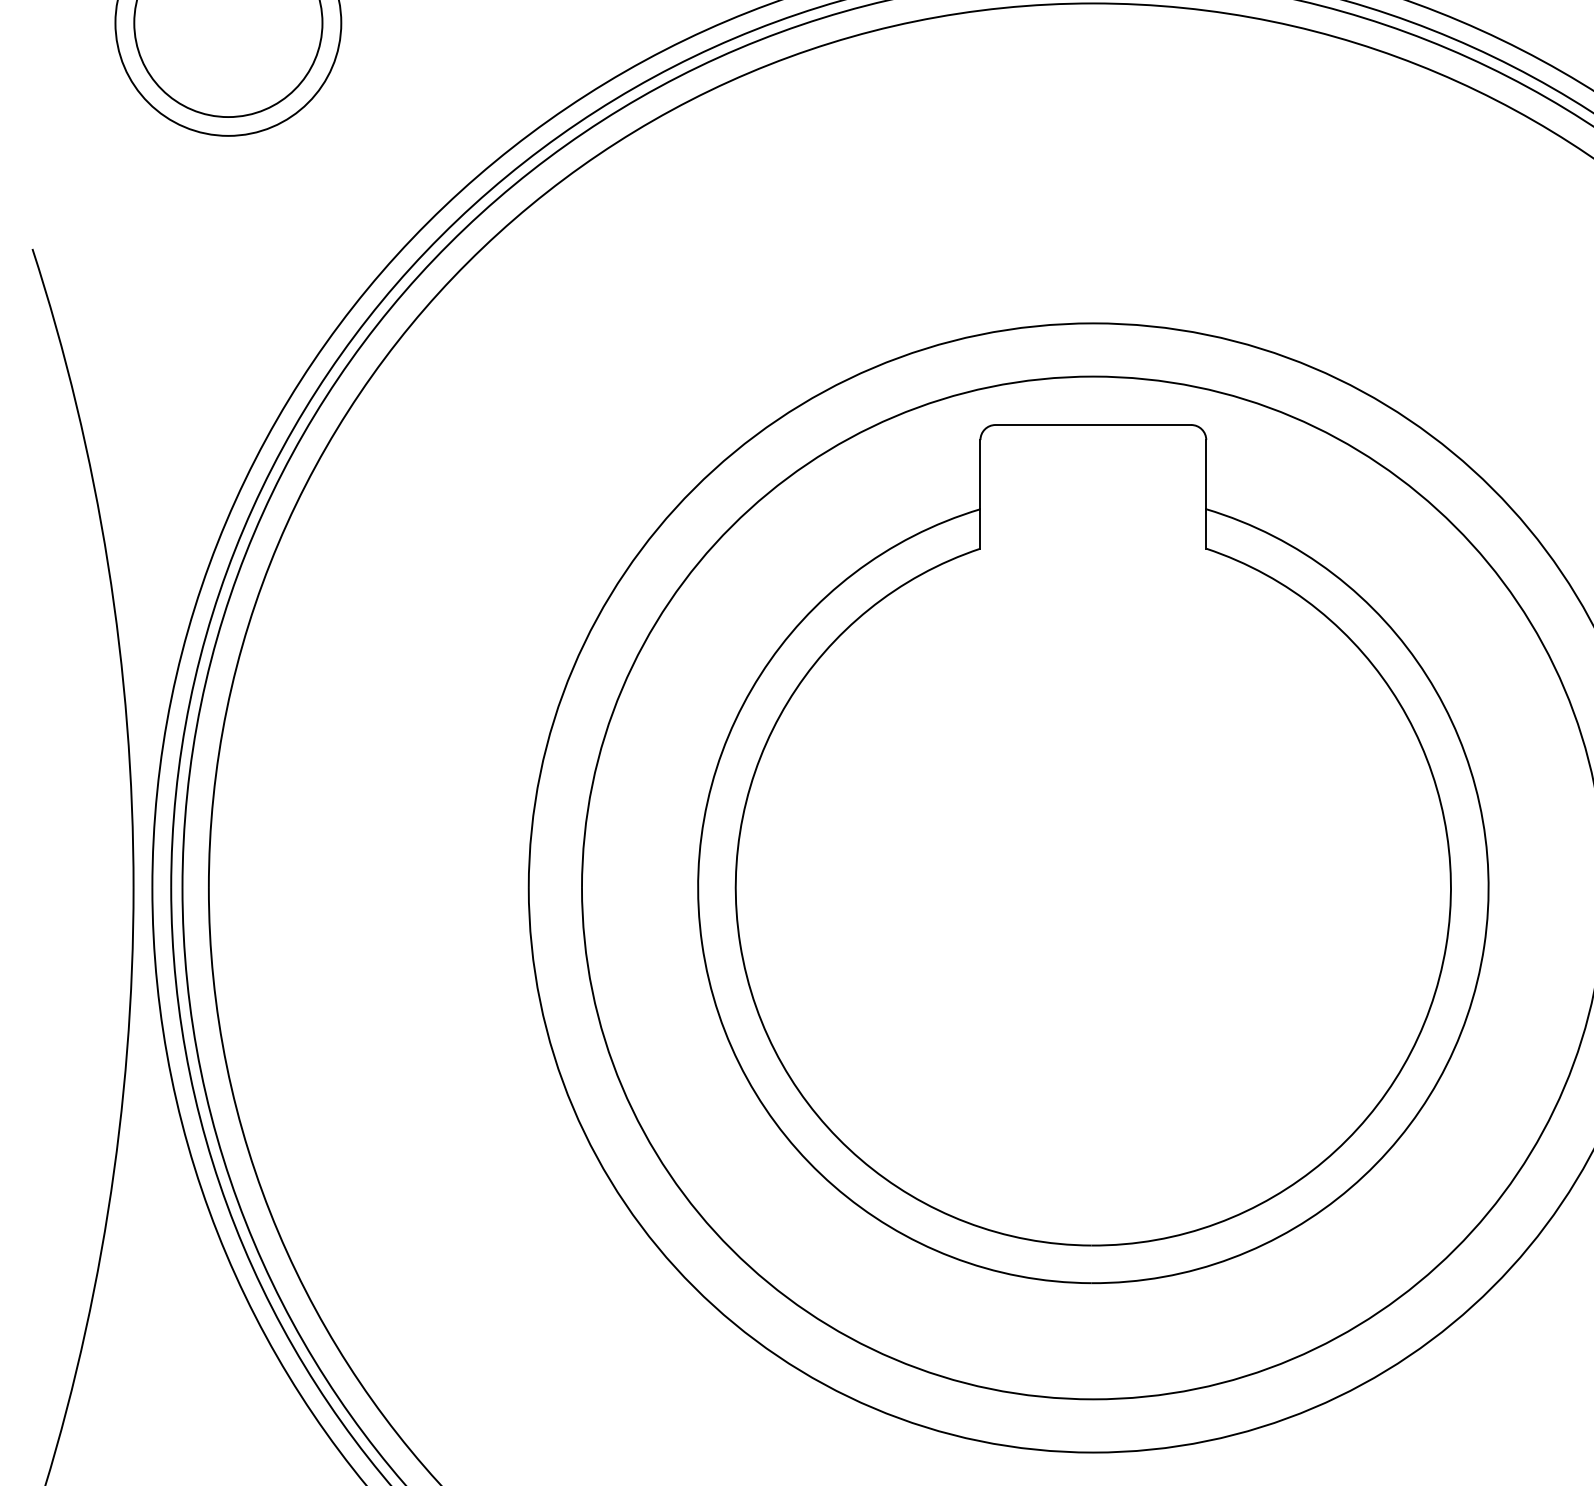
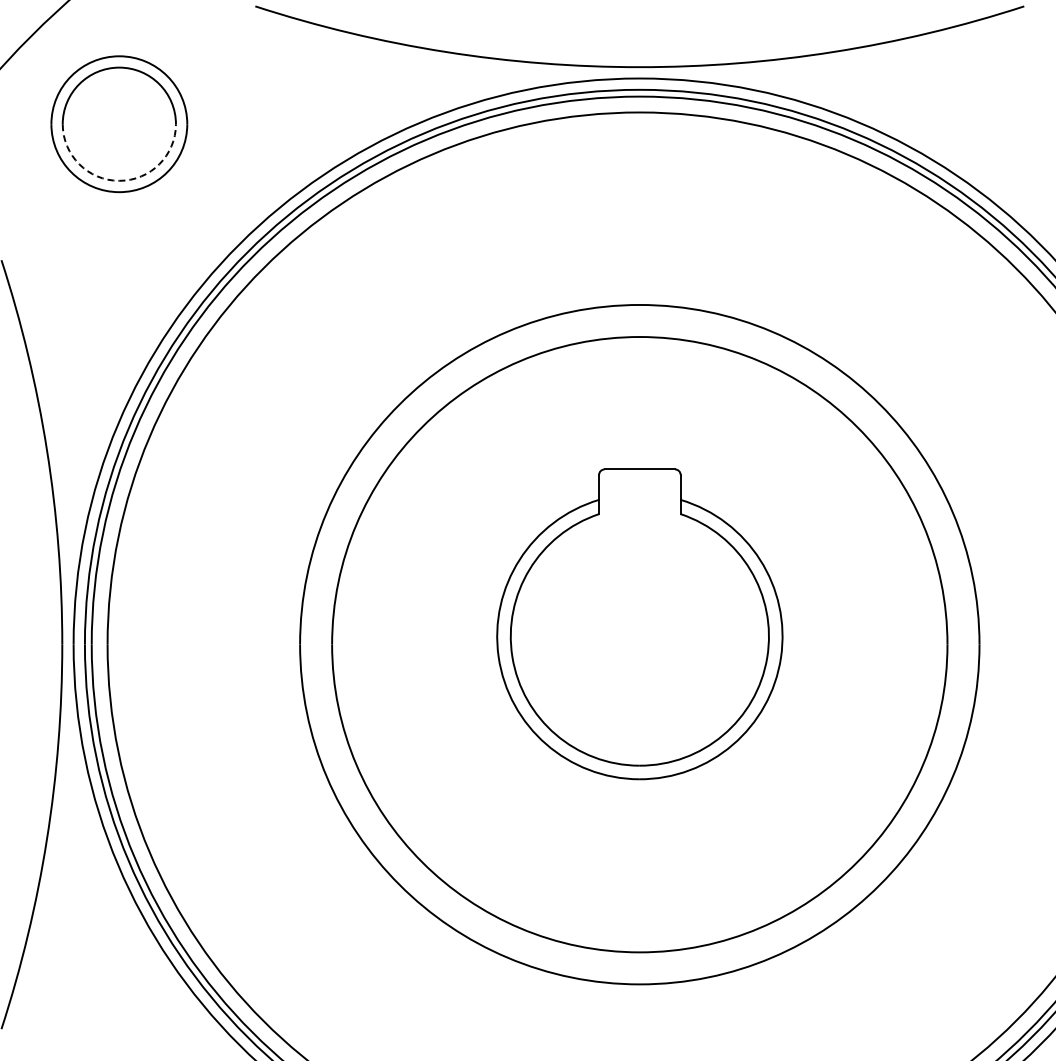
arc: (228, 116) -> (119, 180), solid -> dashed
part: (1092, 854) -> (639, 624), size x0.6

